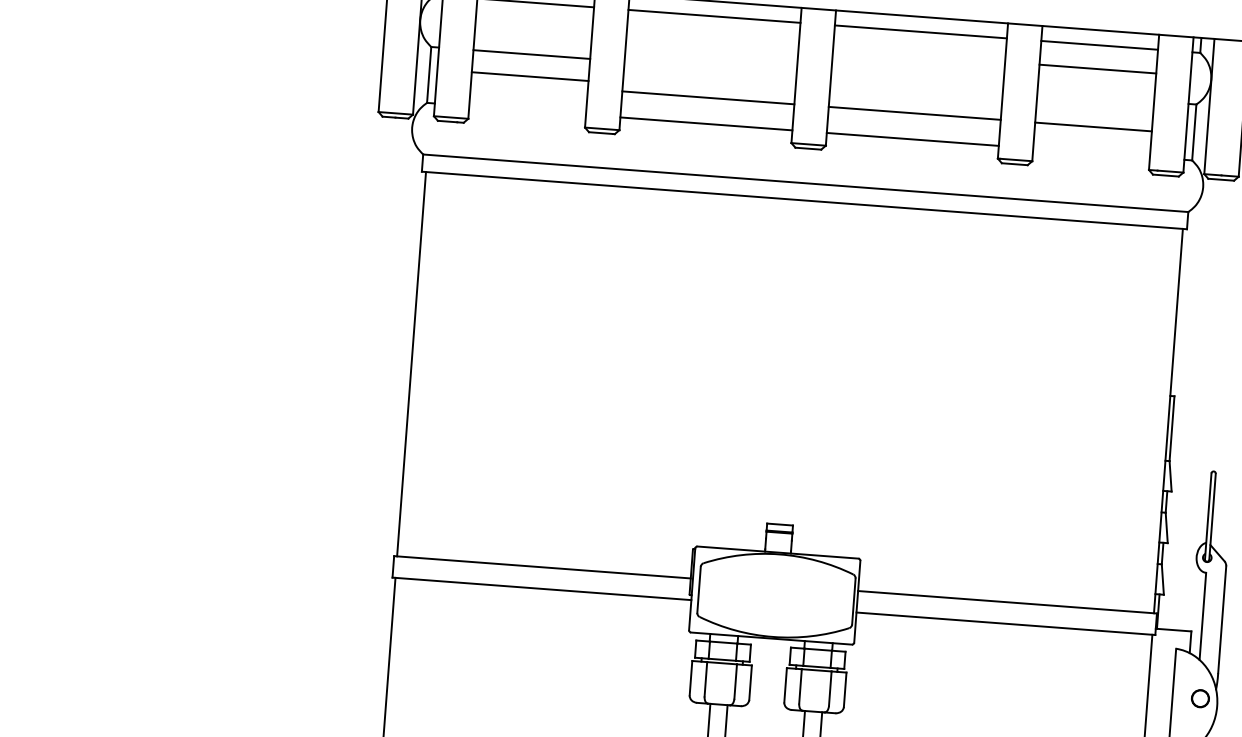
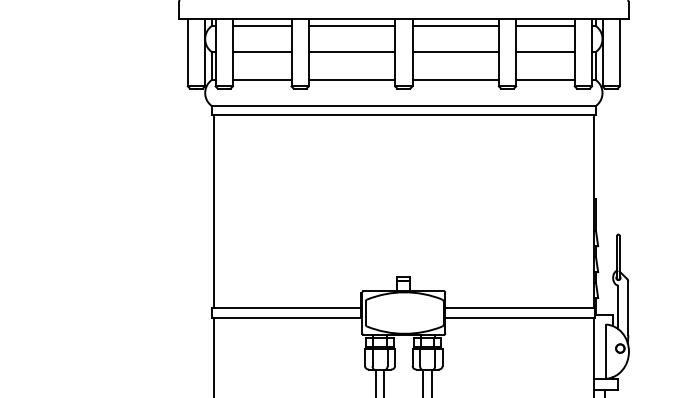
line: (1098, 68) -> (545, 51), moved
line: (528, 77) -> (261, 80), moved
line: (707, 96) -> (351, 51), moved
line: (914, 112) -> (455, 51), moved
line: (1093, 127) -> (545, 80), moved

